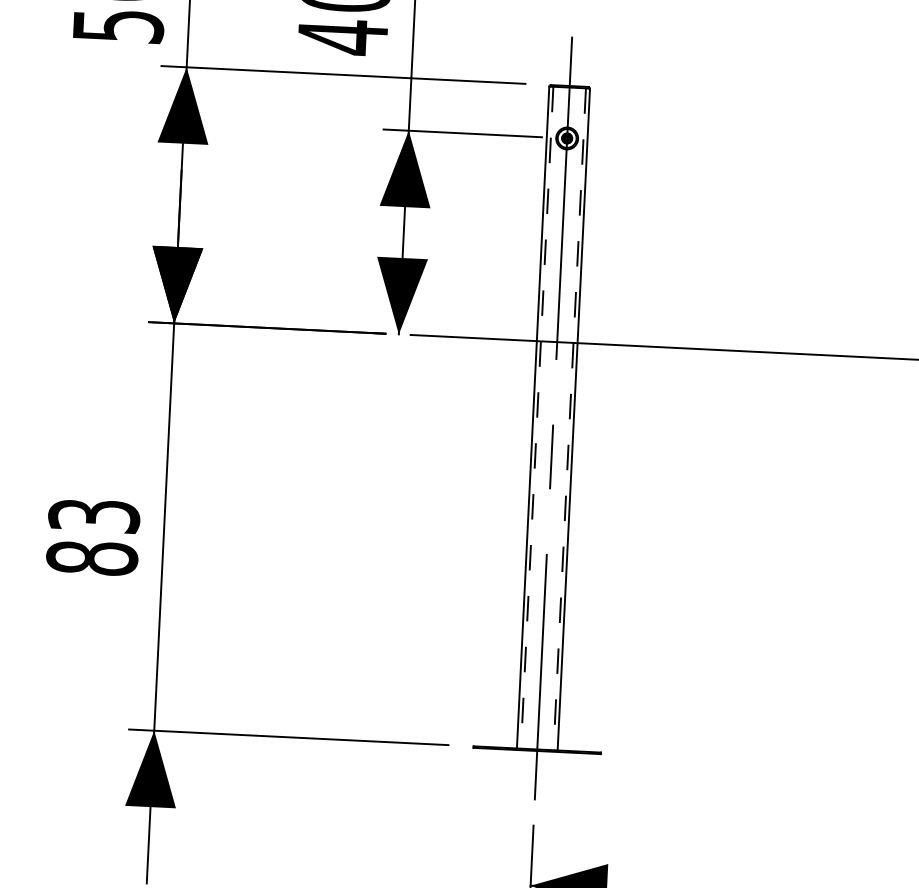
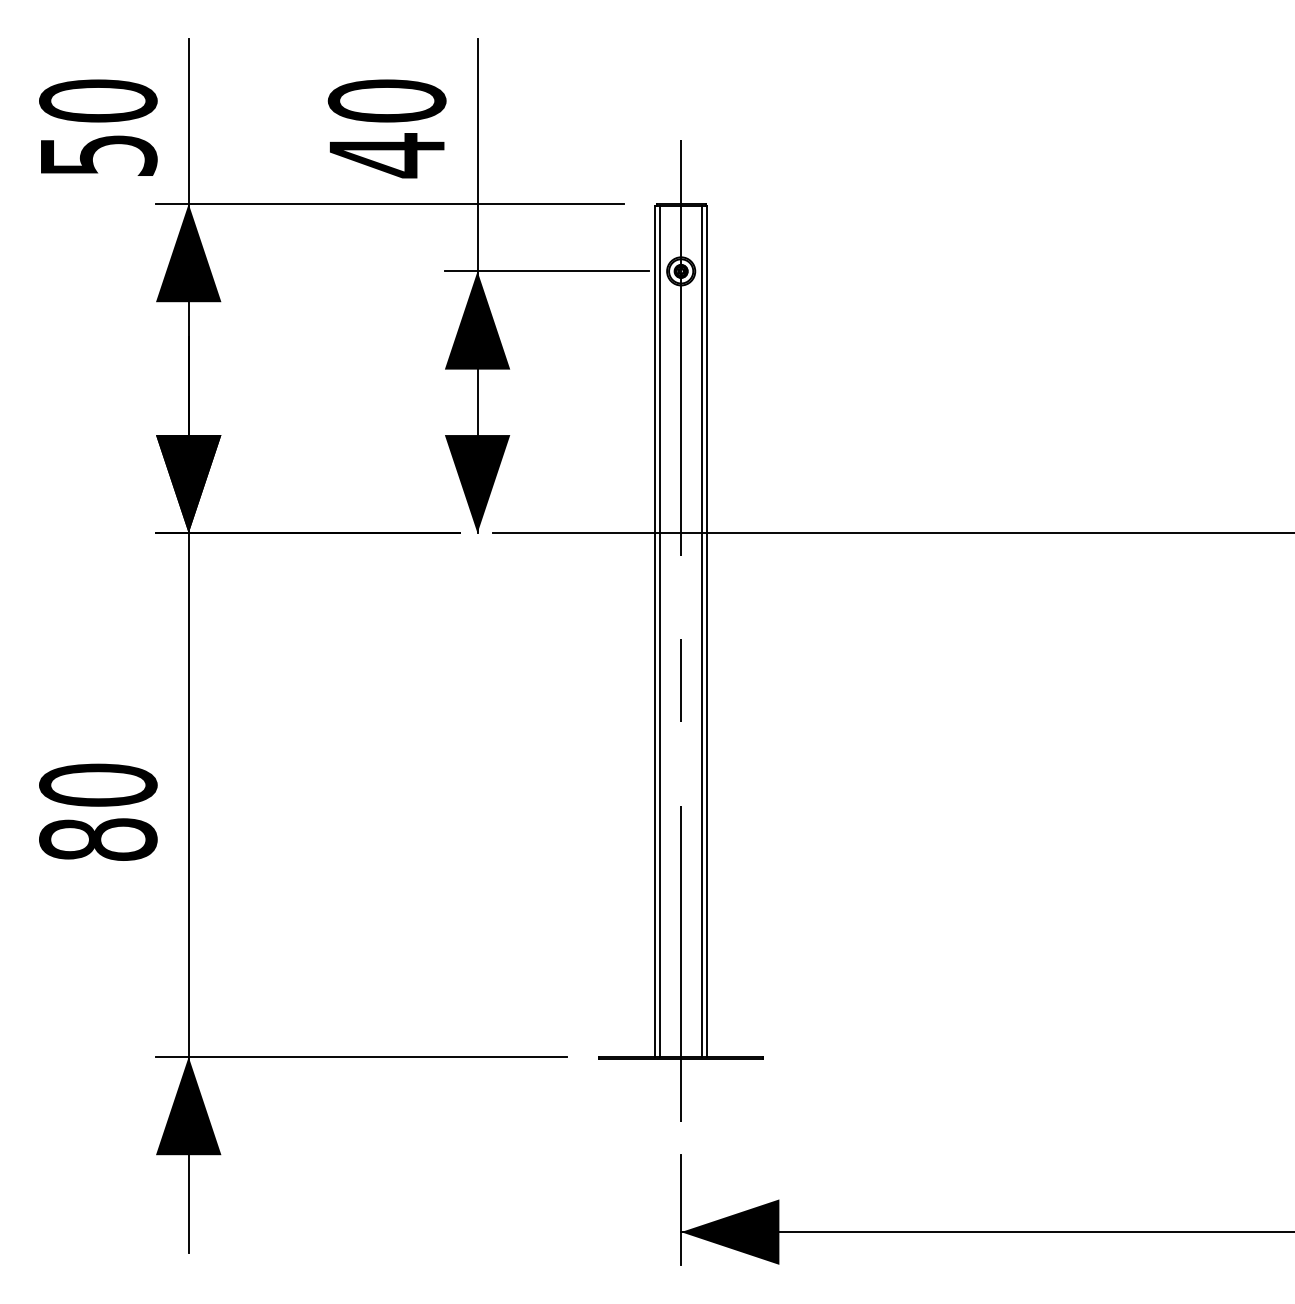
line: (537, 417) -> (660, 631), dashed -> solid
line: (570, 419) -> (702, 631), dashed -> solid
text: (94, 515) -> (98, 784), 83 -> 80

